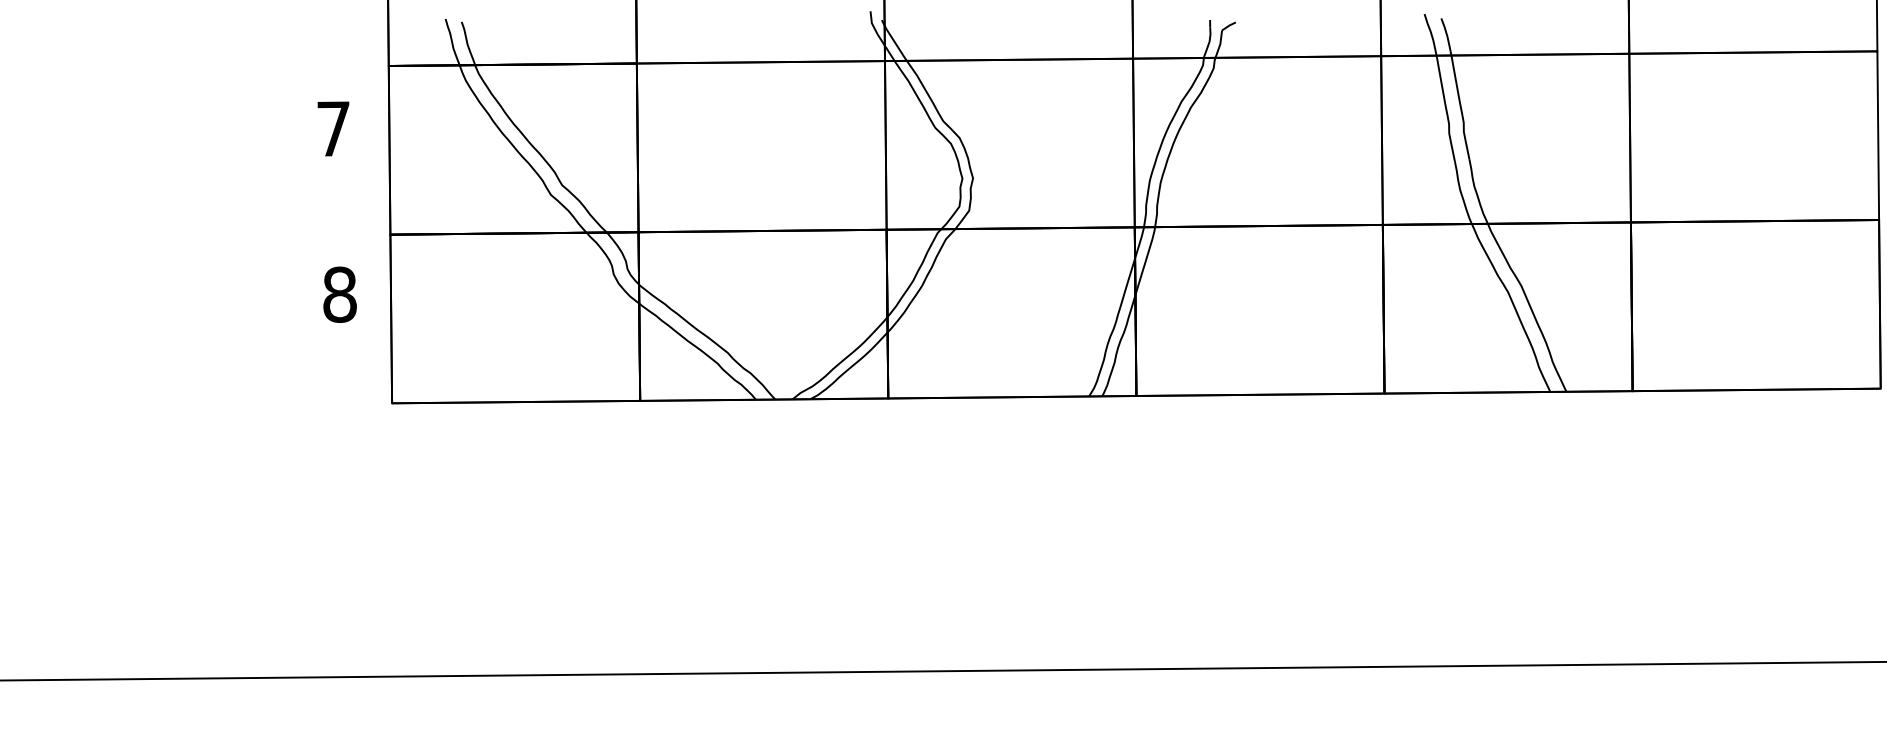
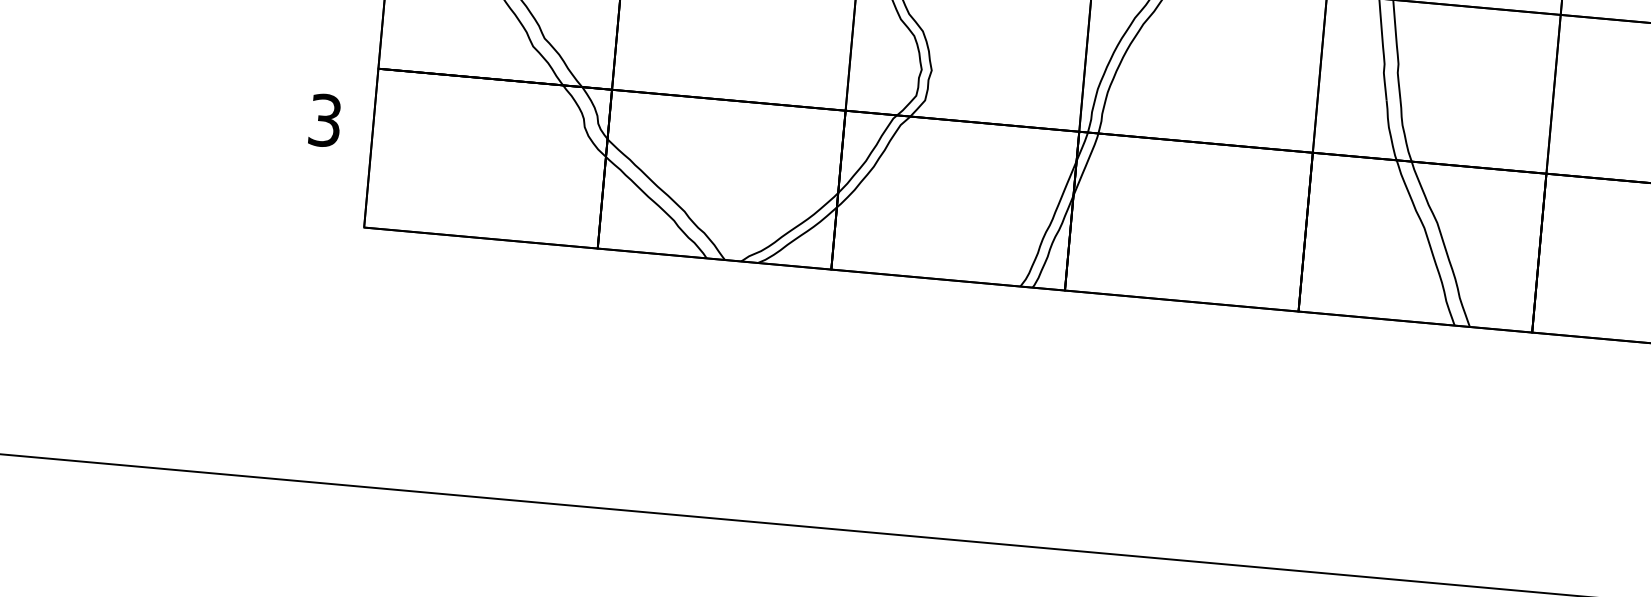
text: (339, 294) -> (324, 120), 8 -> 3

